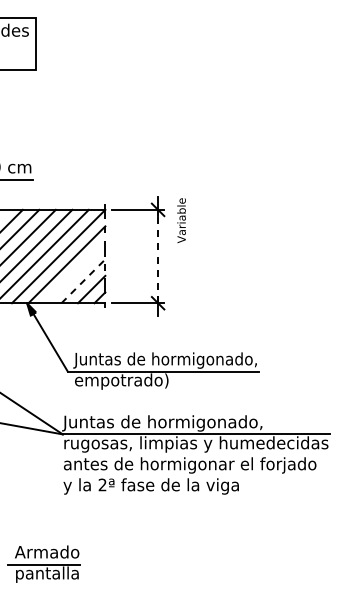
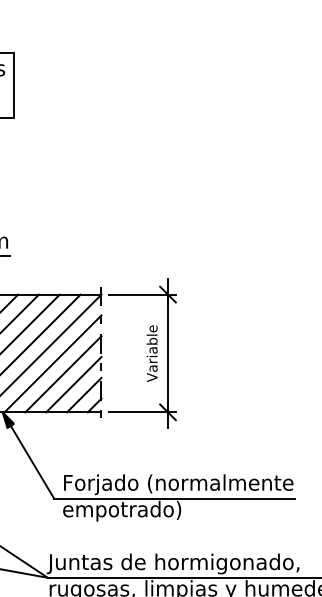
text: (181, 220) -> (152, 353), moved
line: (158, 256) -> (168, 353), dashed -> solid
line: (75, 272) -> (63, 373), added
line: (83, 280) -> (73, 383), dashed -> solid
text: (165, 360) -> (177, 484), Juntas de hormigonado, -> Forjado (normalmente

